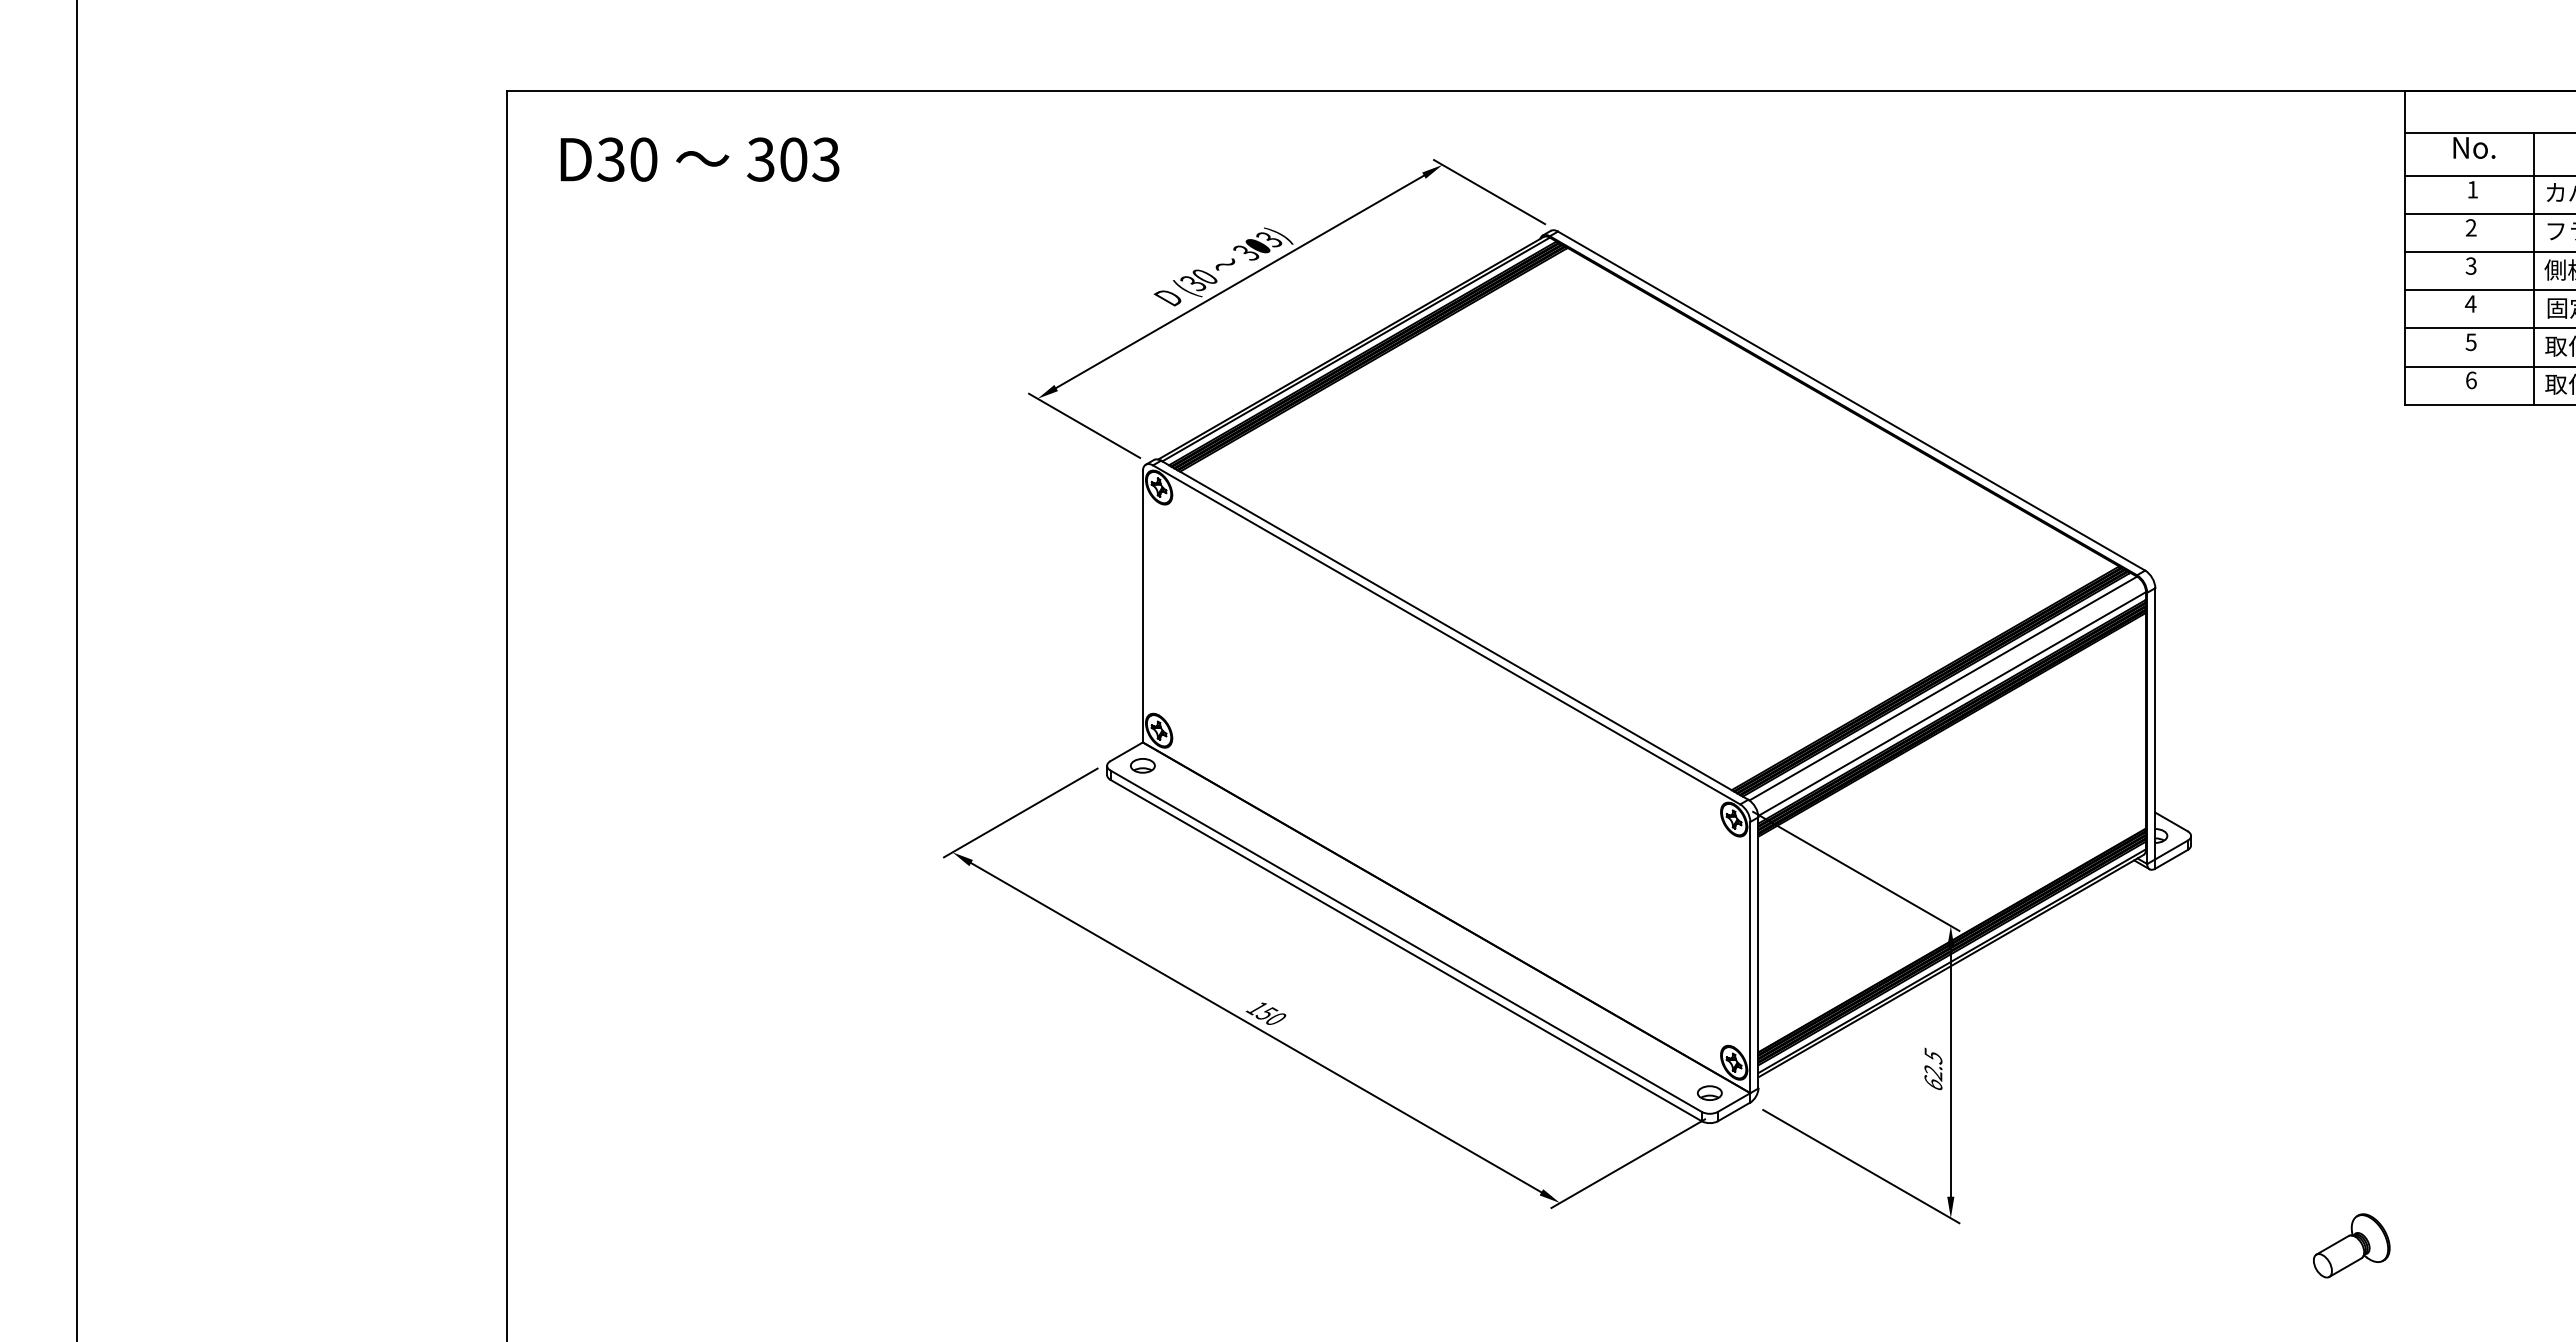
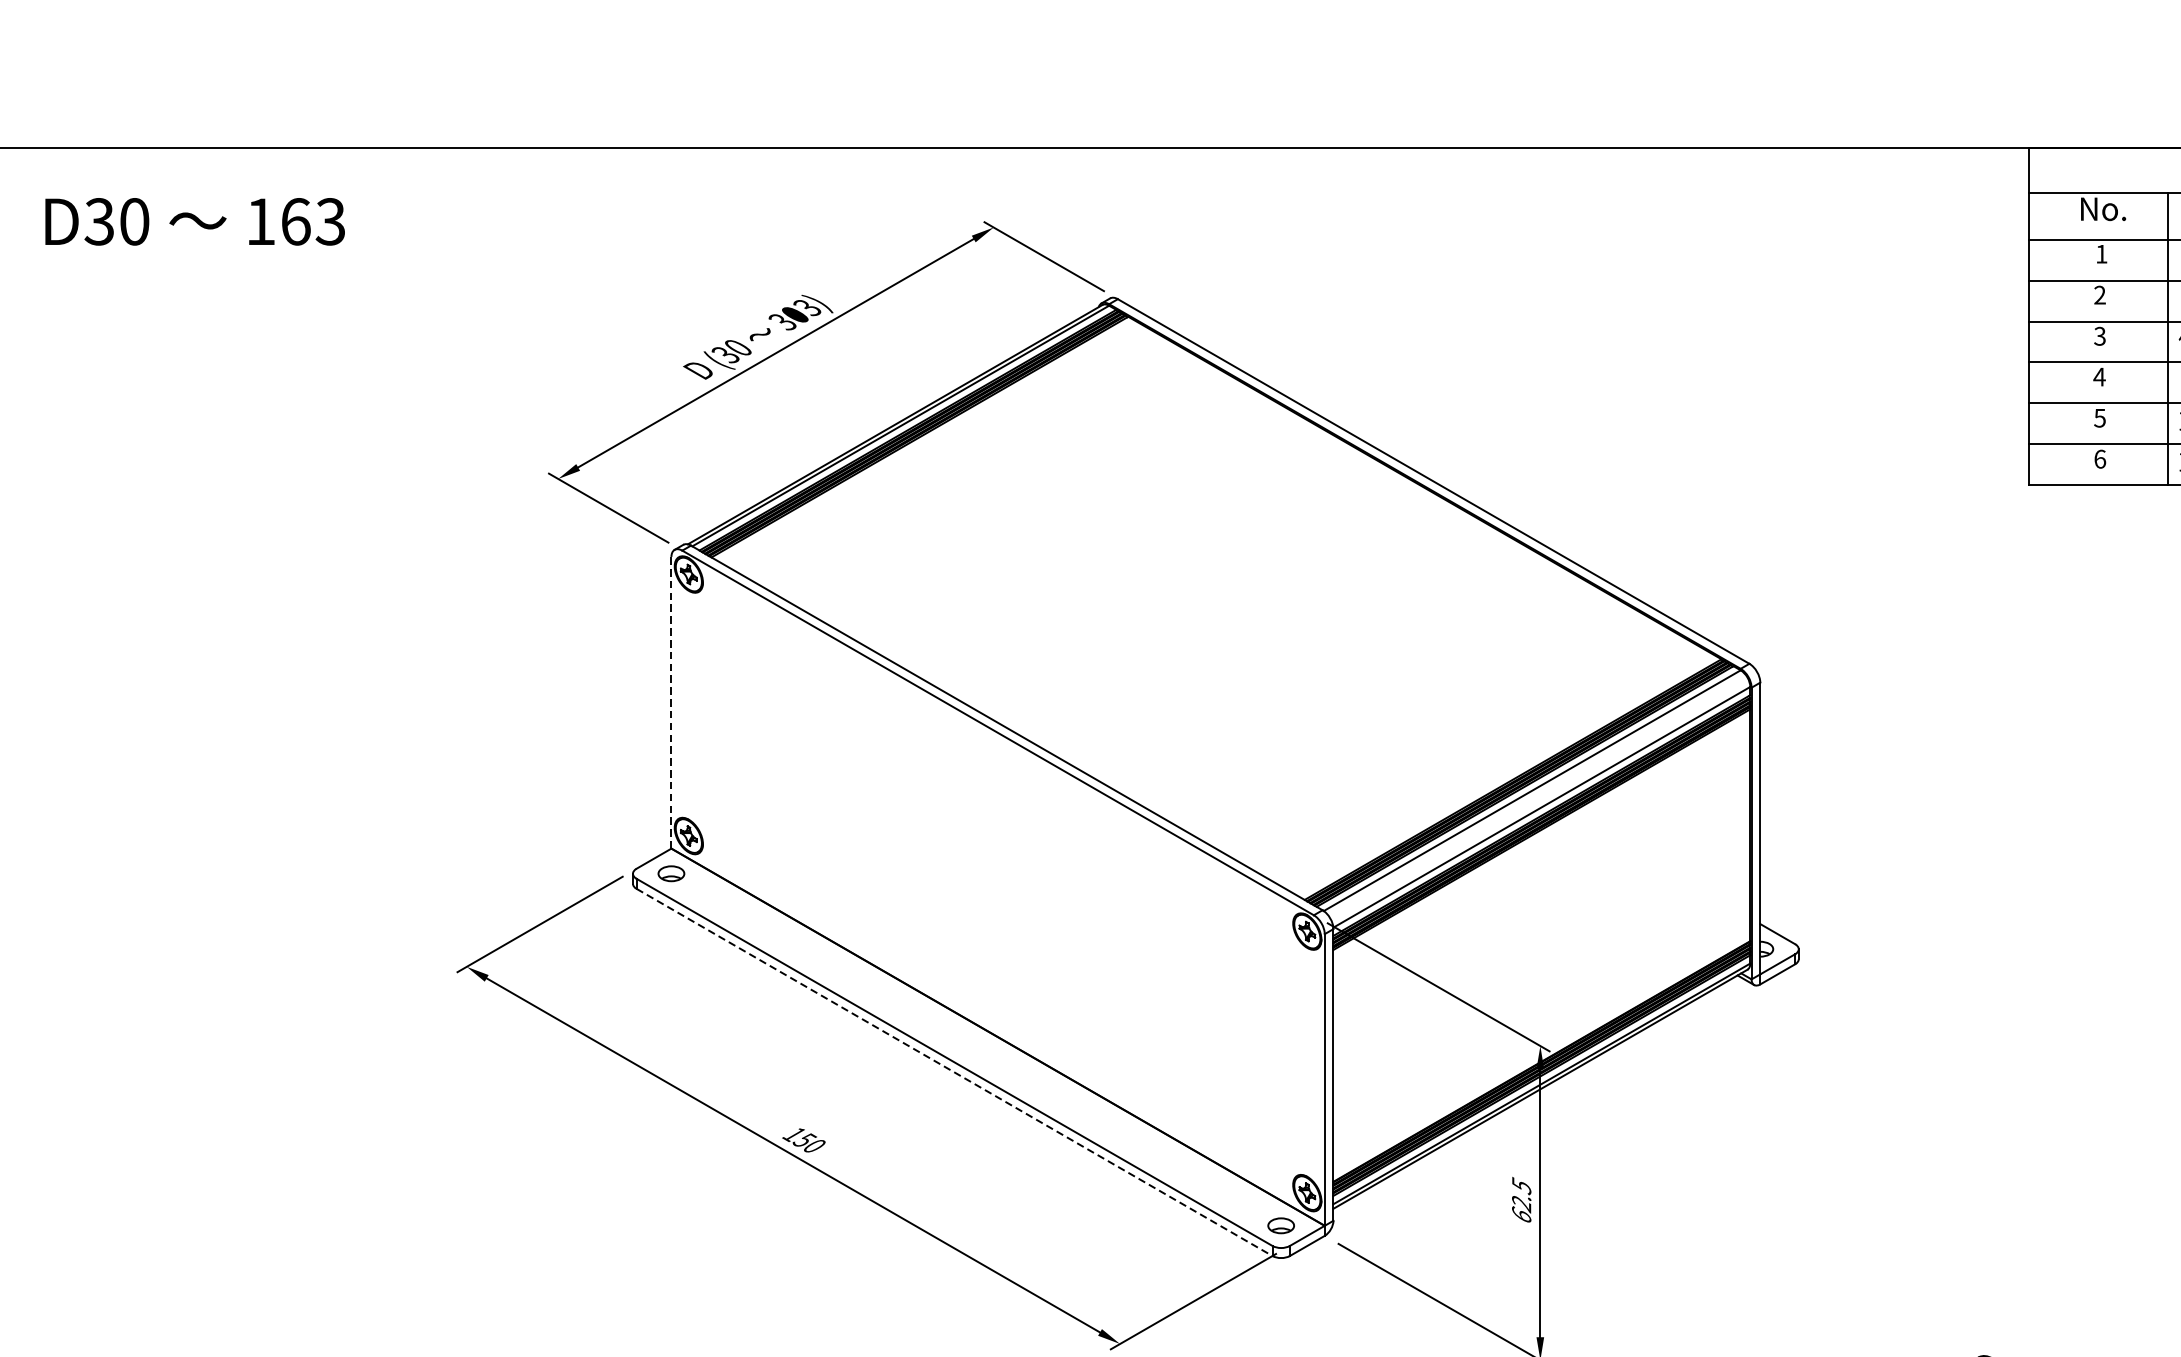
text: (777, 159) -> (278, 221), 303 -> 163
line: (1142, 606) -> (671, 702), solid -> dashed
line: (1406, 950) -> (954, 1072), solid -> dashed

